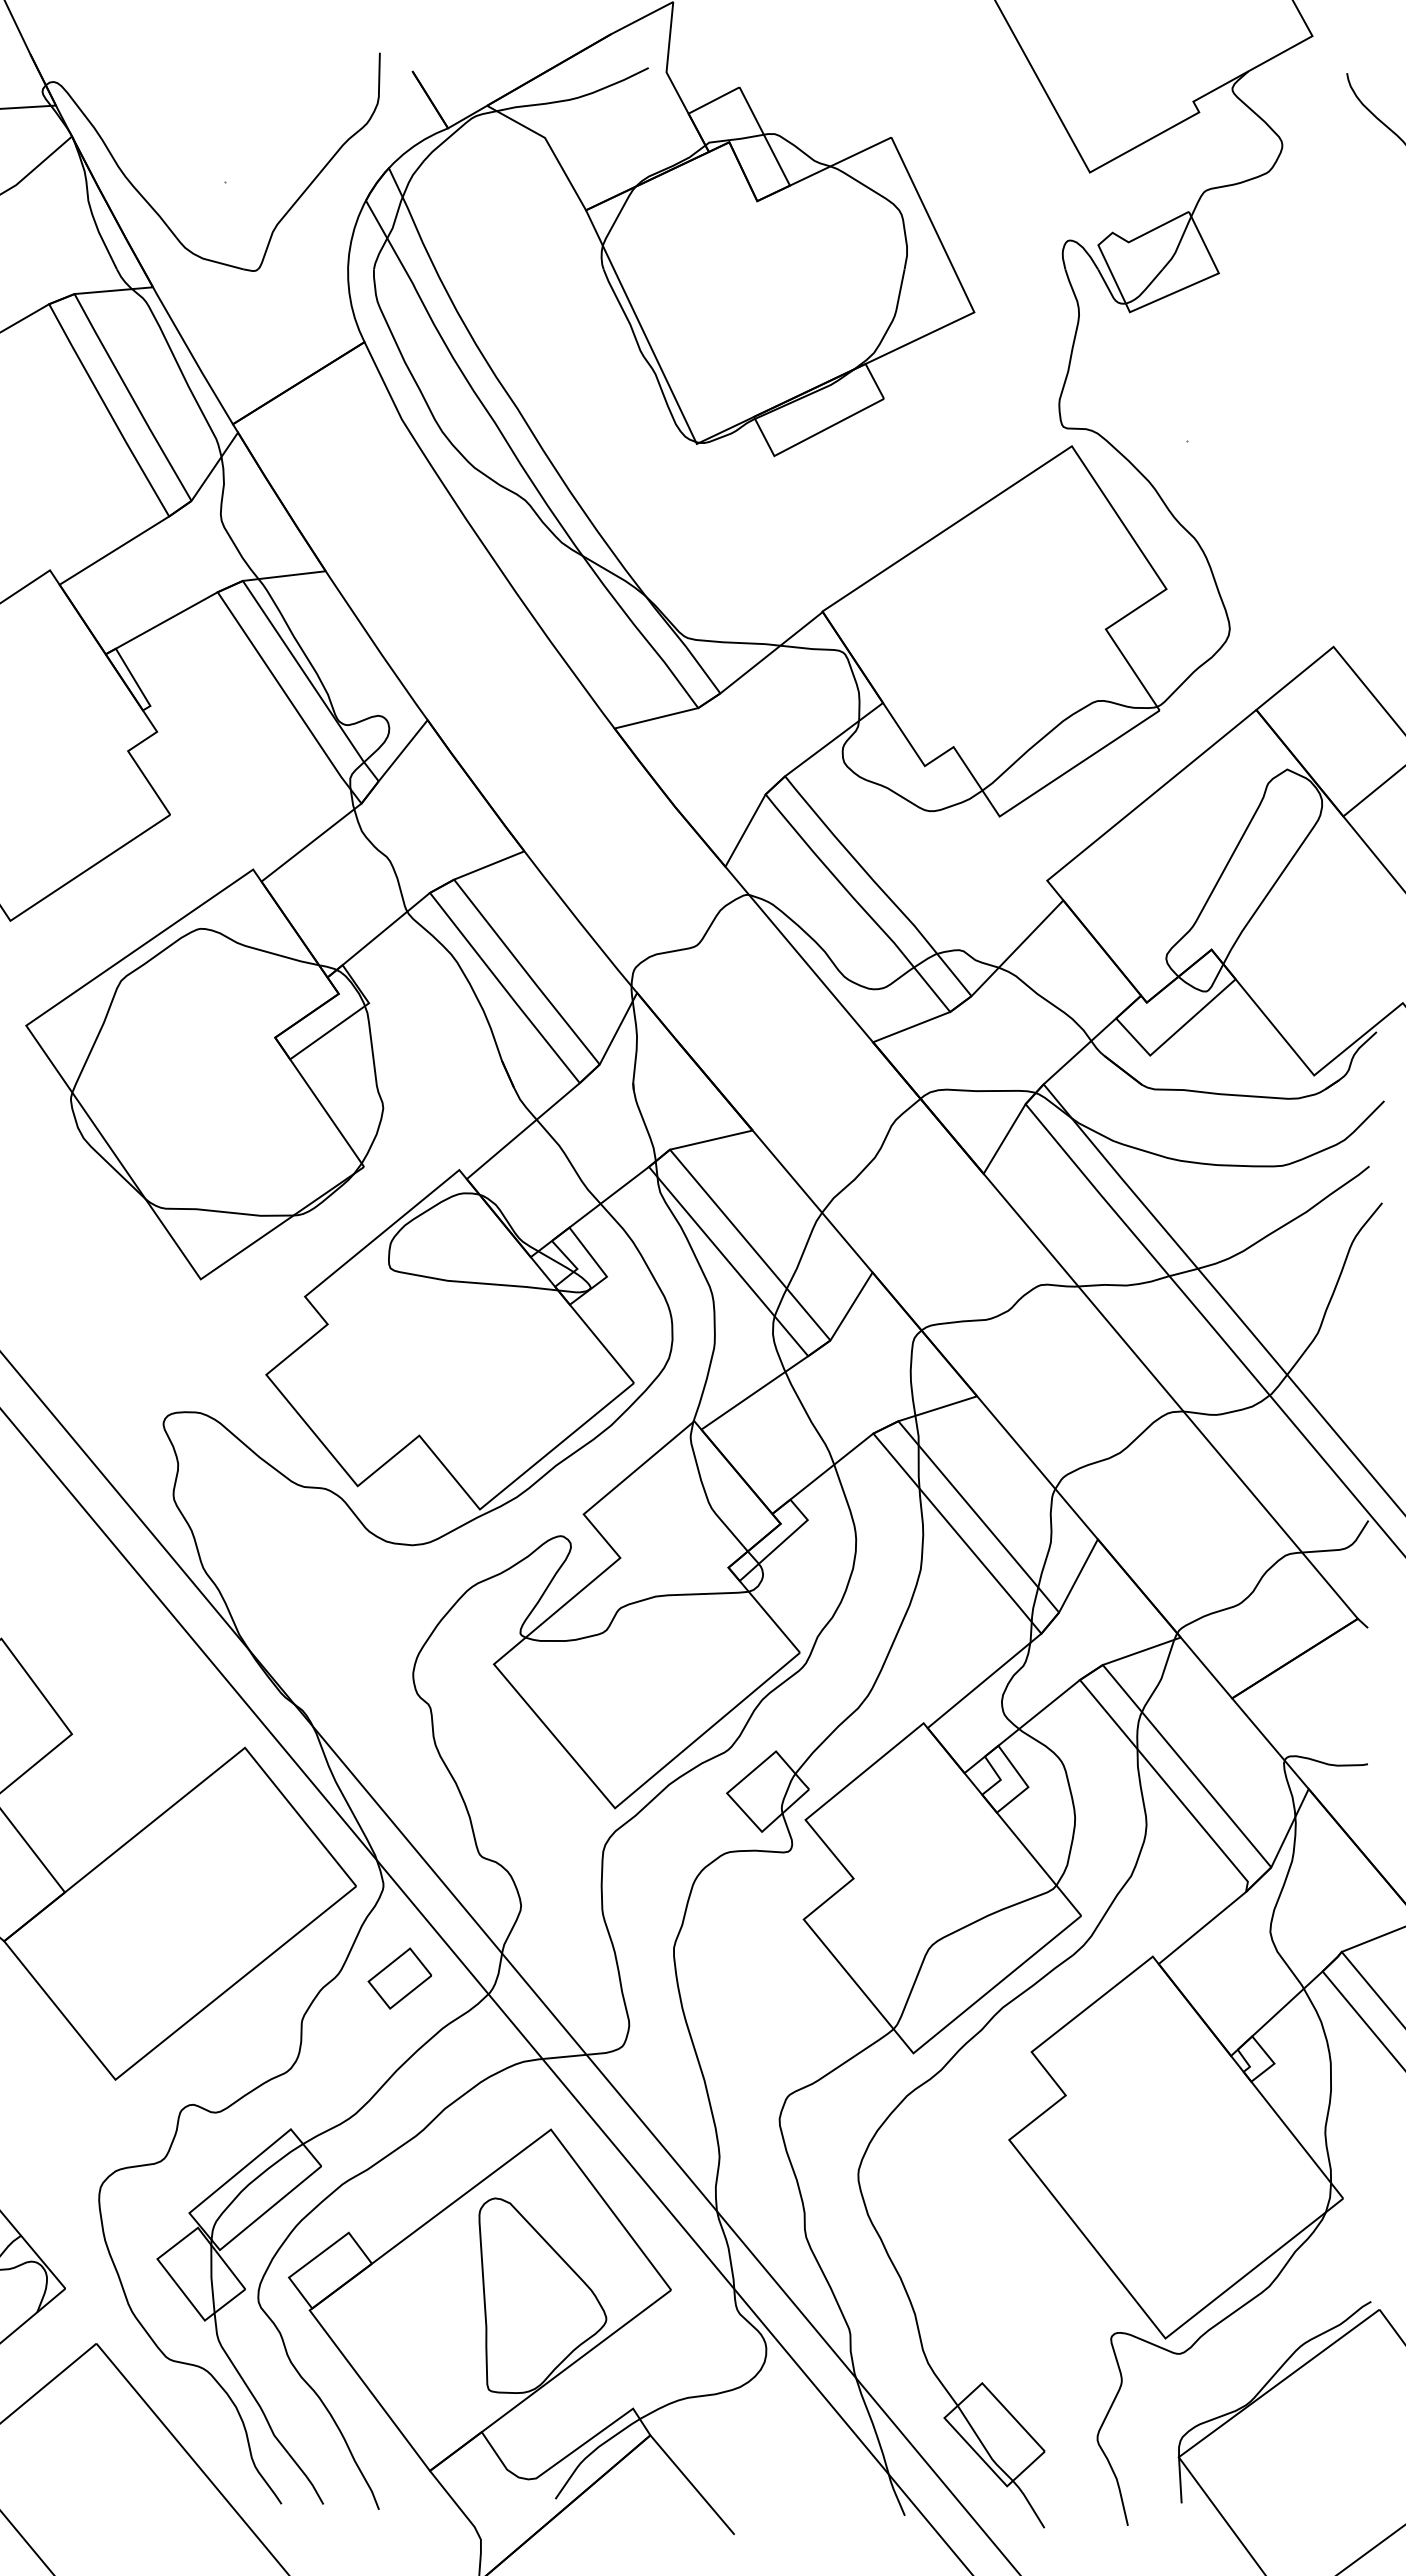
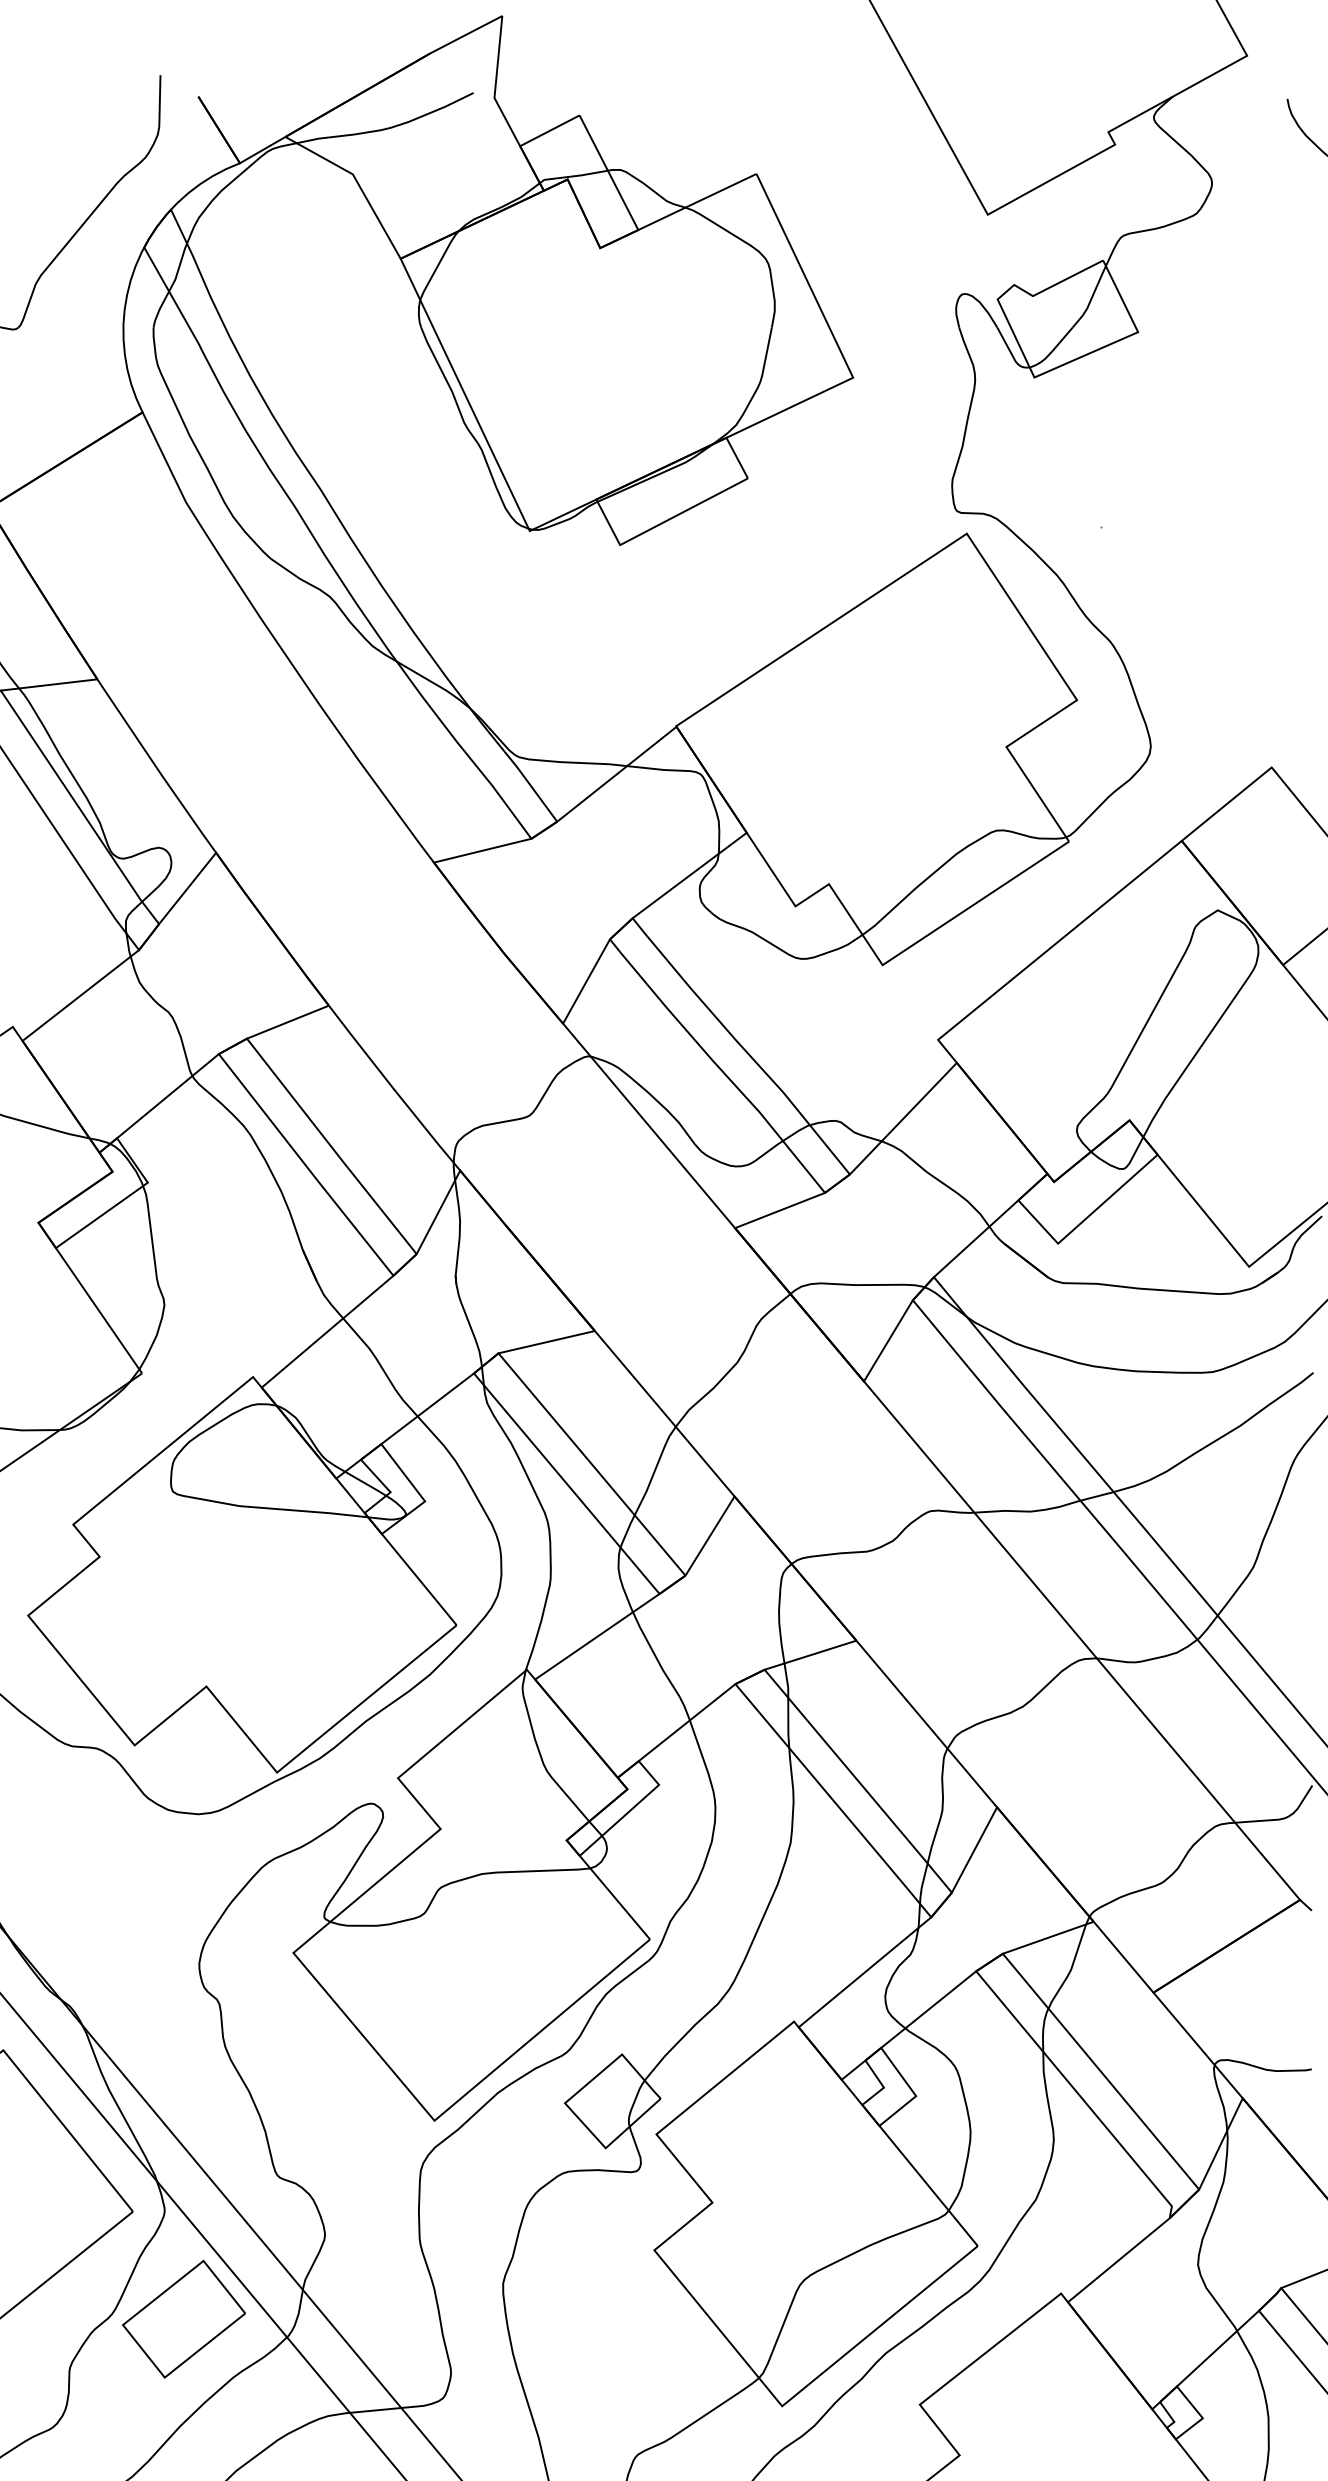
part: (399, 1978) -> (183, 2319), size x1.67

